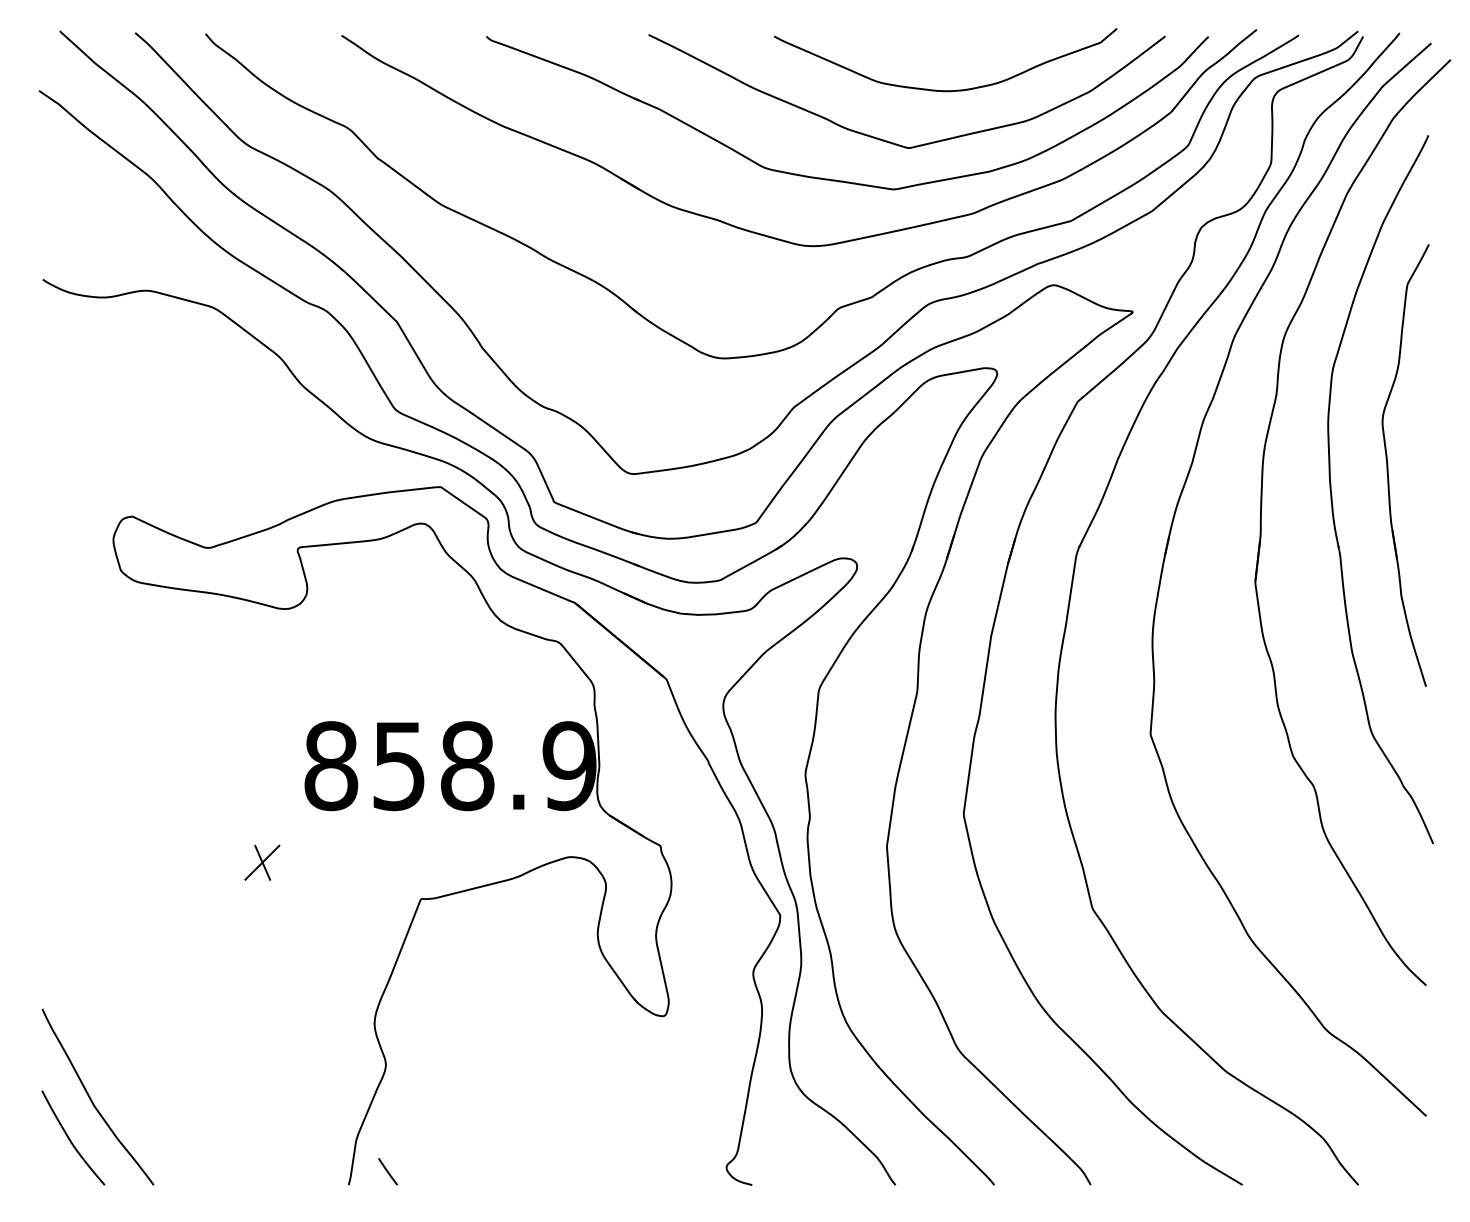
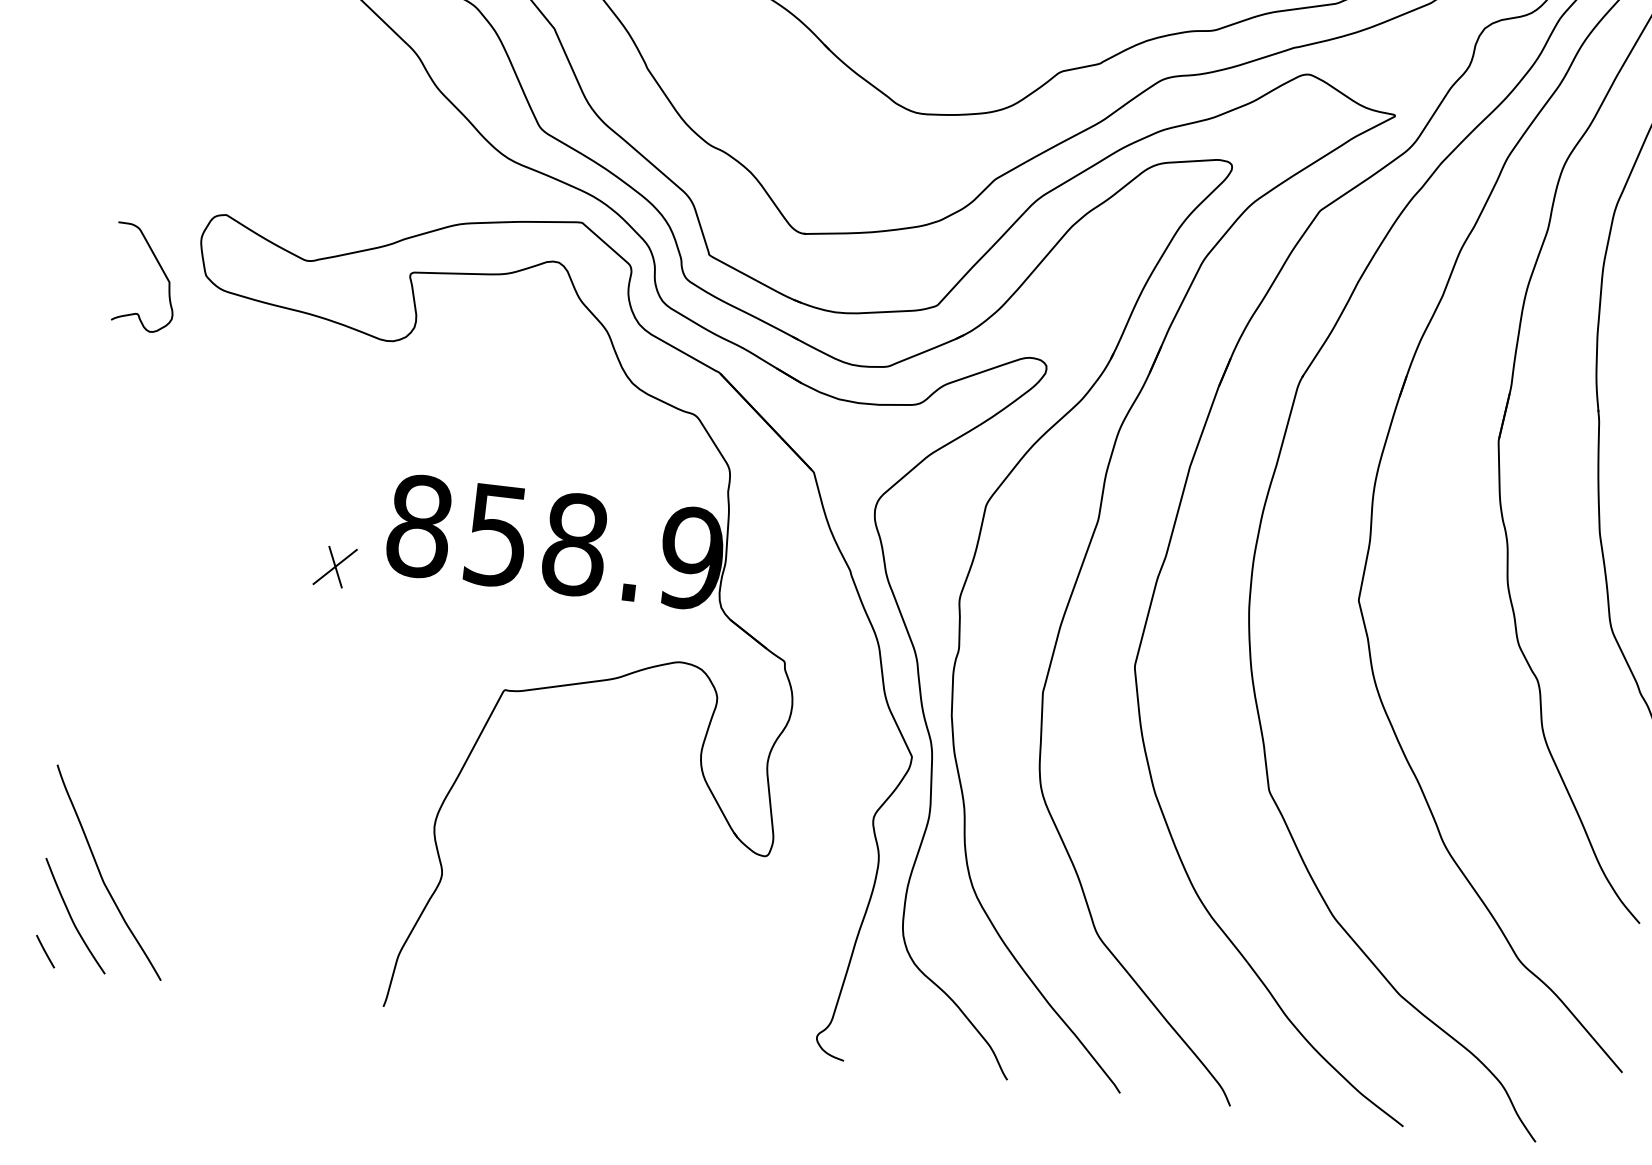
curve: (81, 570) -> (160, 269), added
part: (262, 862) -> (335, 566), moved
line: (387, 1171) -> (44, 951), moved

